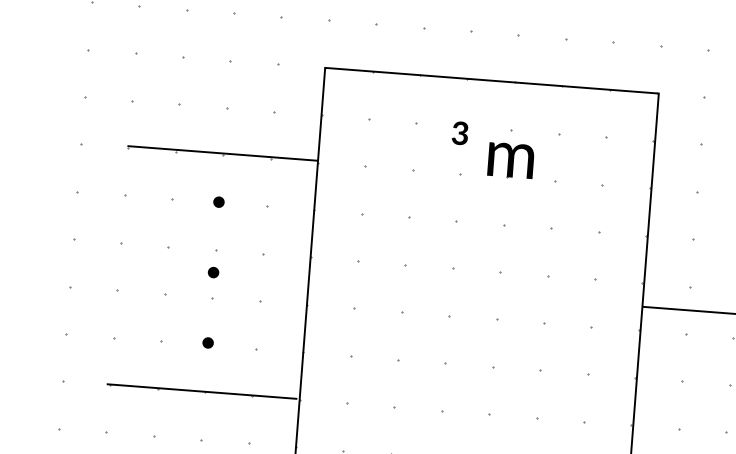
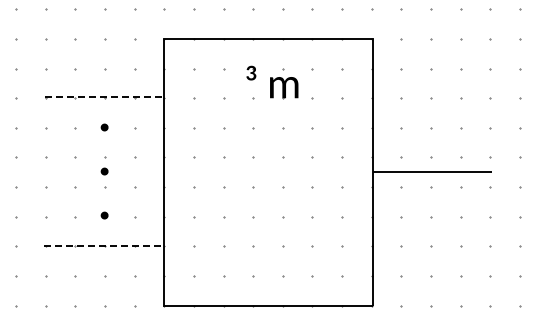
line: (222, 154) -> (104, 97), solid -> dashed
line: (202, 392) -> (103, 246), solid -> dashed

